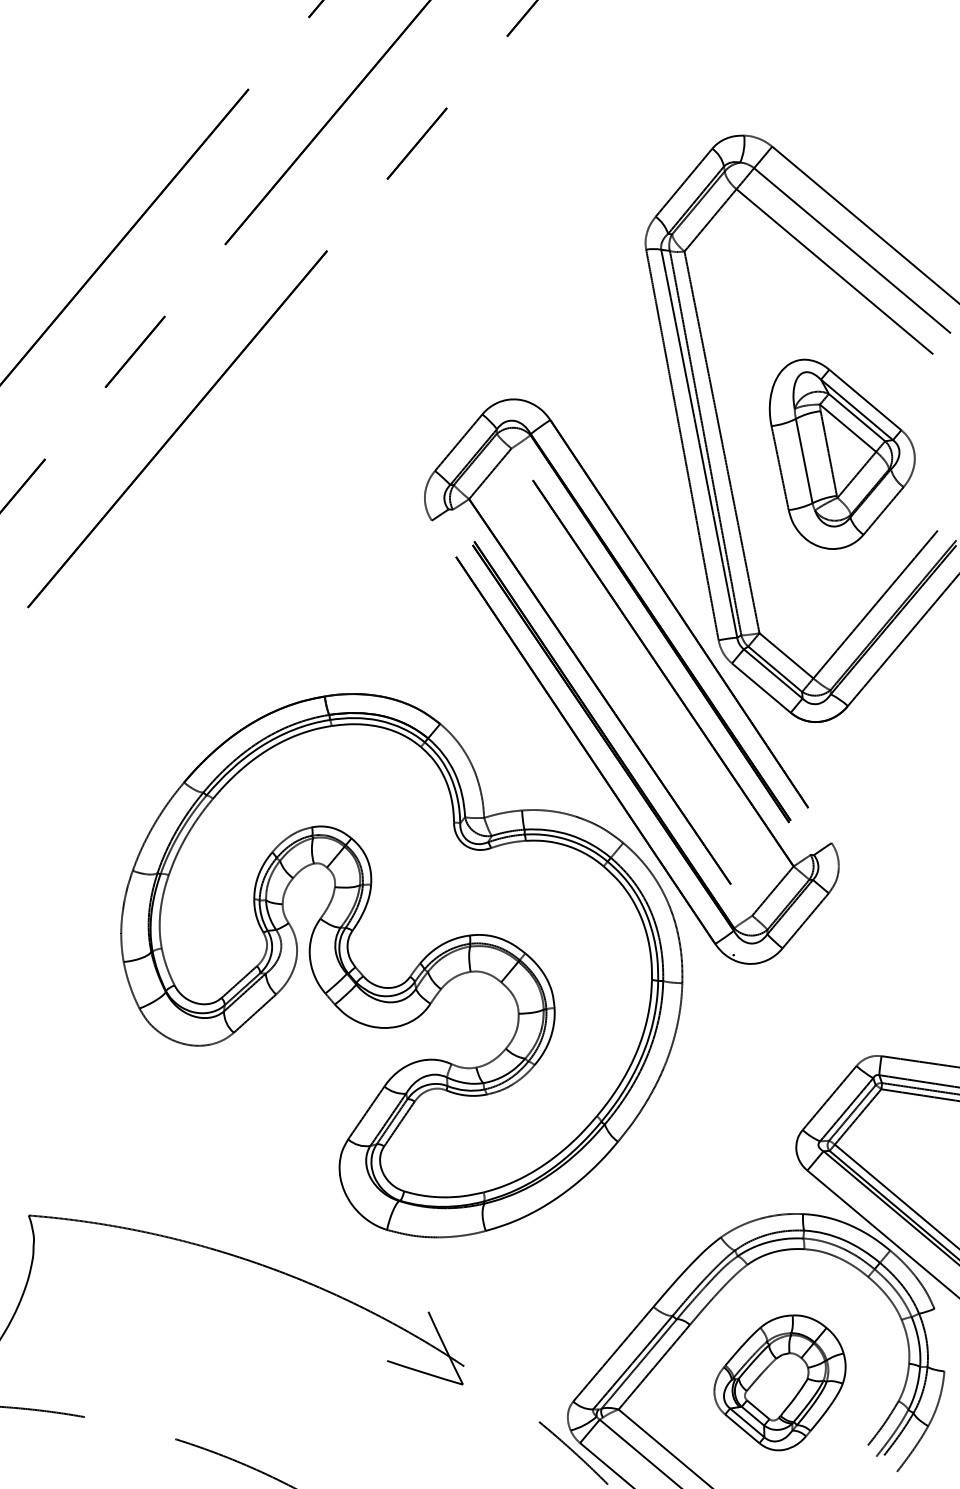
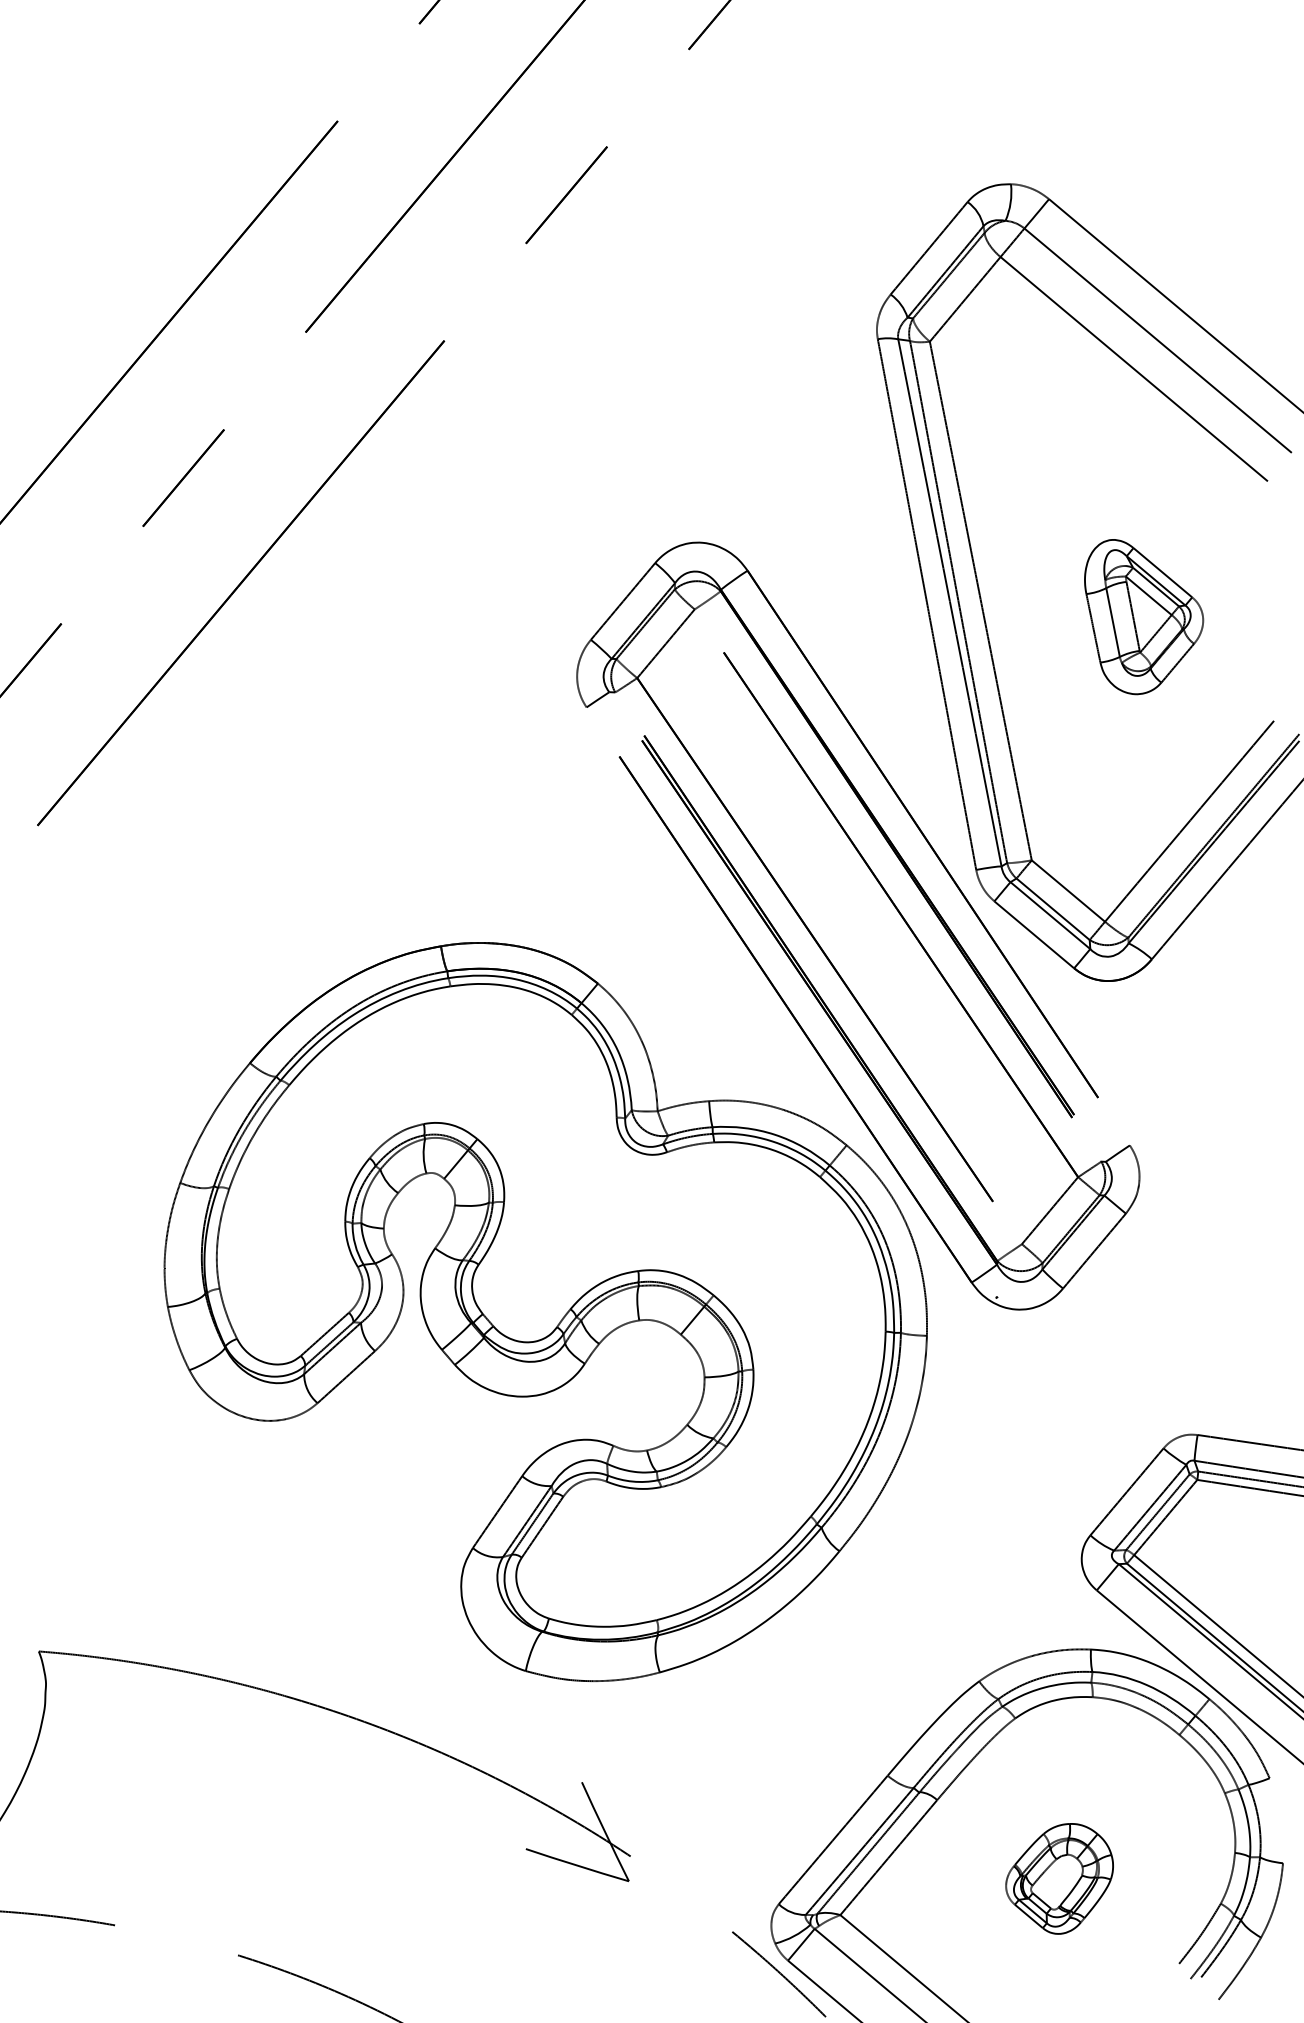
part: (841, 453) -> (1143, 616), size x0.6
part: (779, 1382) -> (1058, 1878), size x0.6

